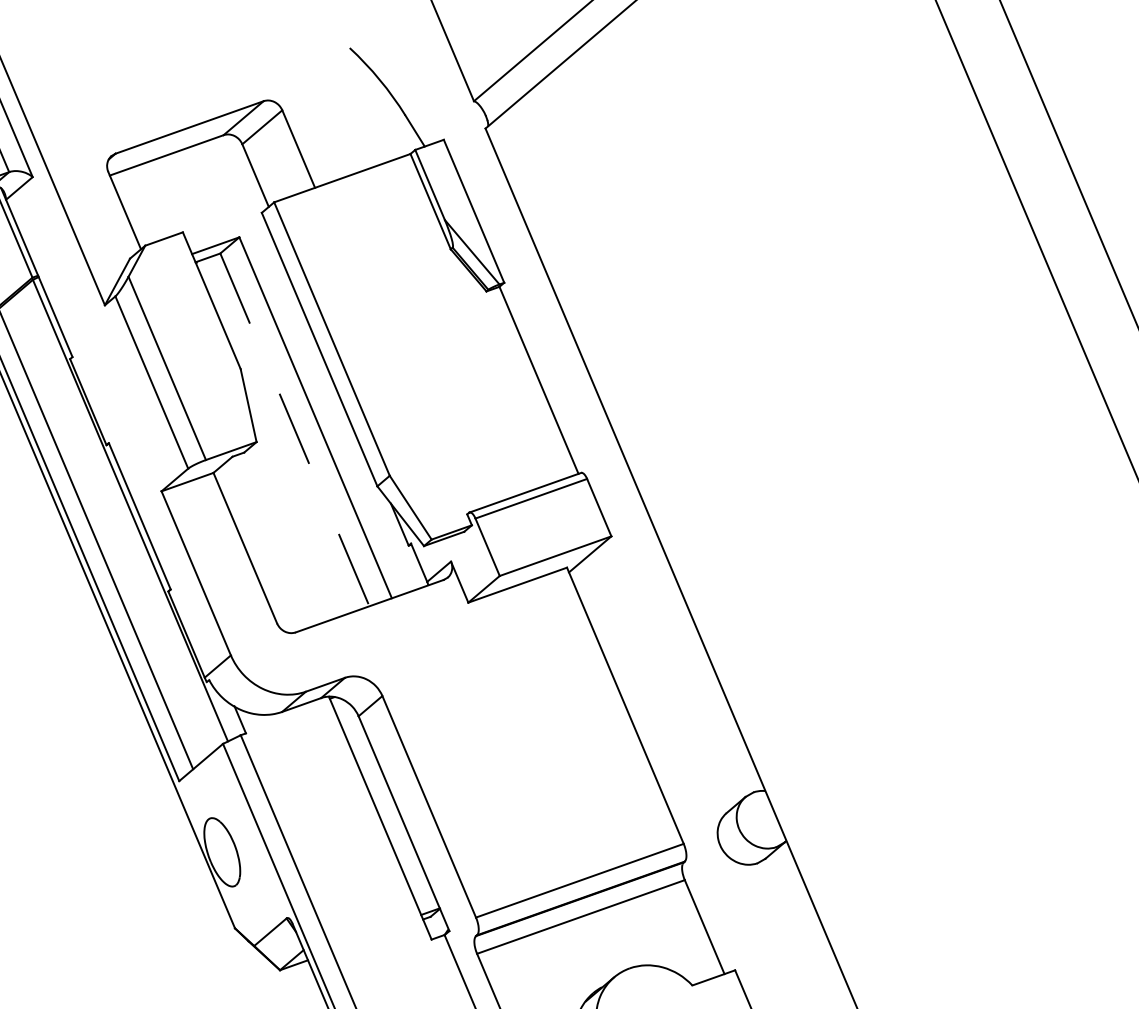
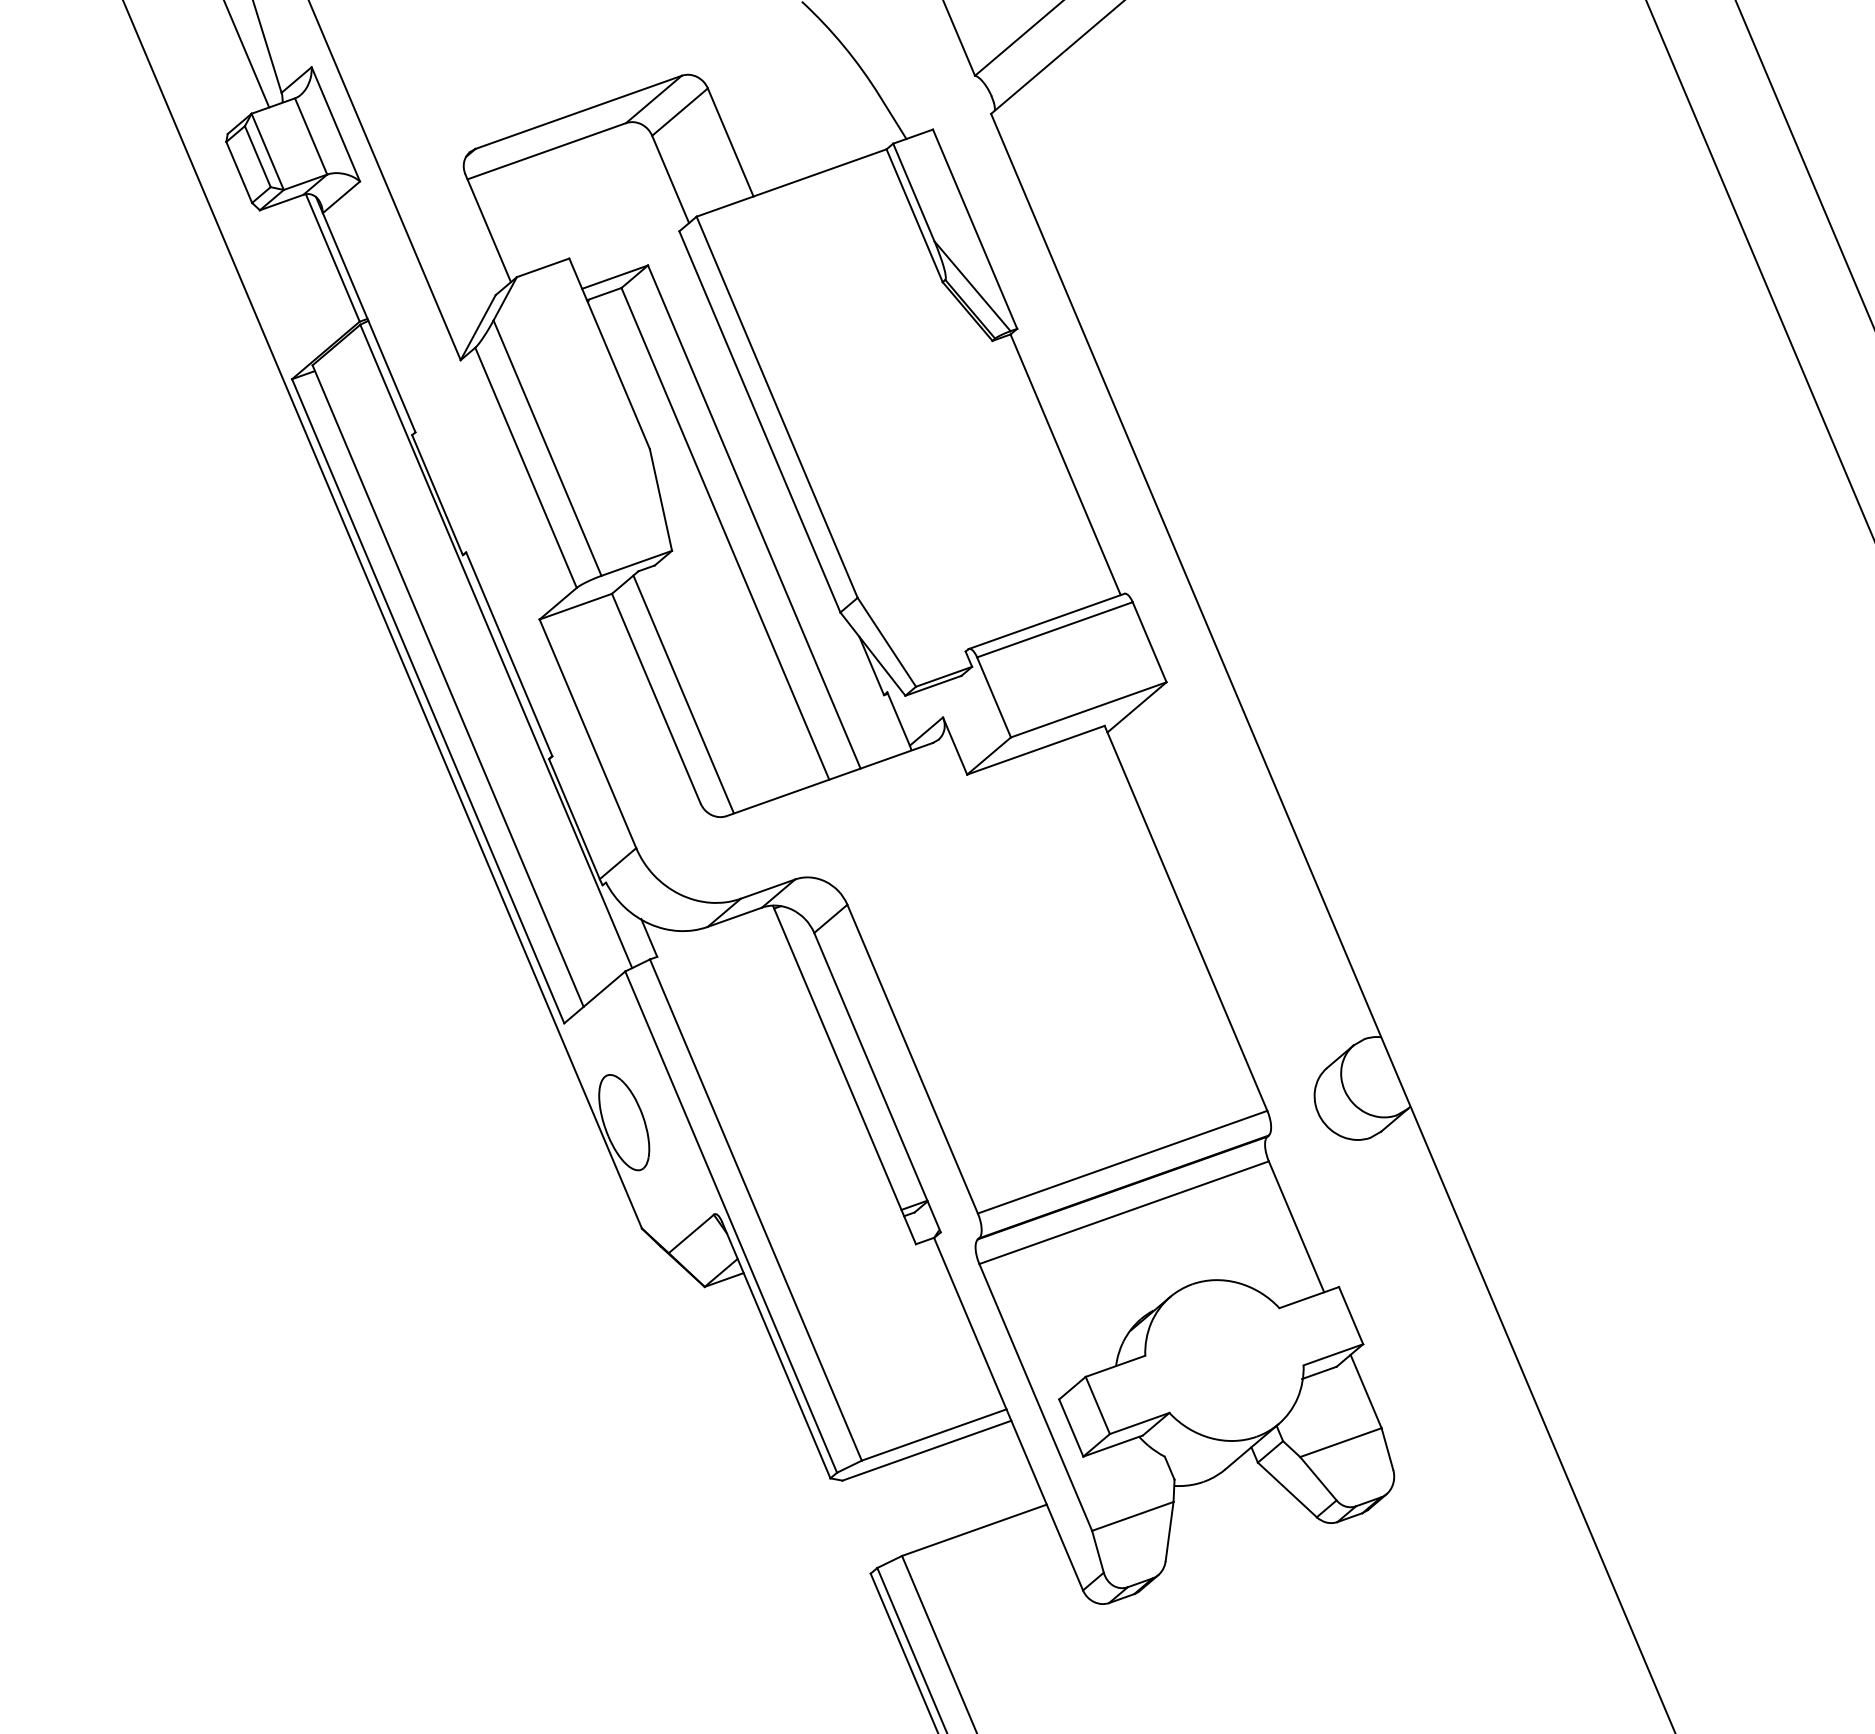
line: (294, 429) -> (725, 533), dashed -> solid
line: (264, 545) -> (683, 694), added

